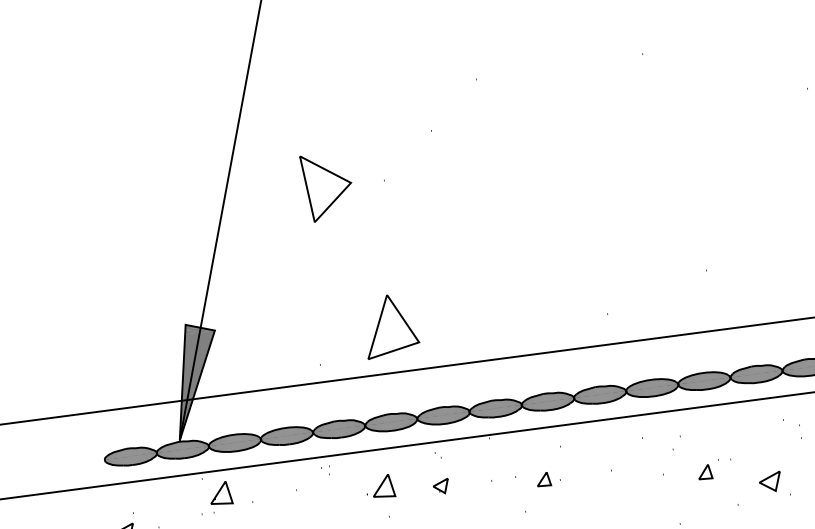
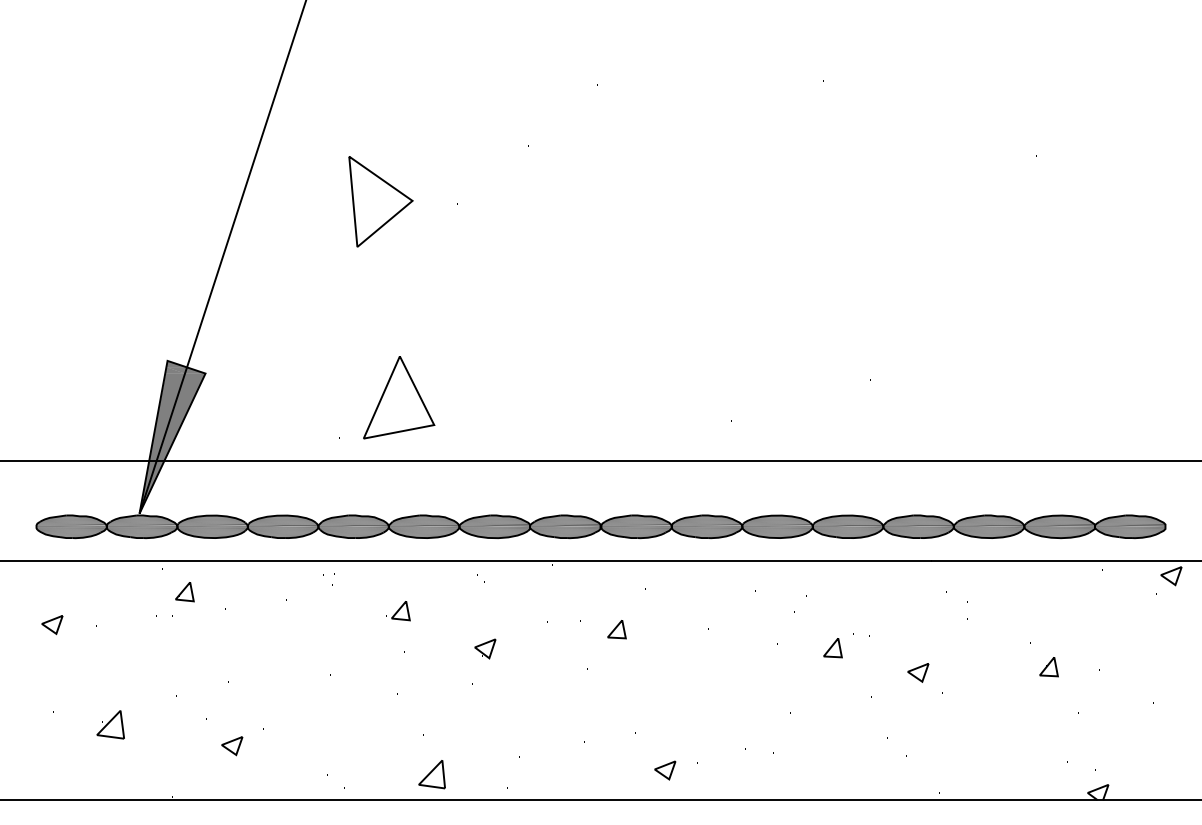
part: (390, 325) -> (399, 397), moved
part: (770, 482) -> (918, 672), size x0.71
part: (441, 486) -> (485, 648), moved
part: (380, 487) -> (398, 611), size x0.62
part: (220, 494) -> (184, 592), size x0.62

